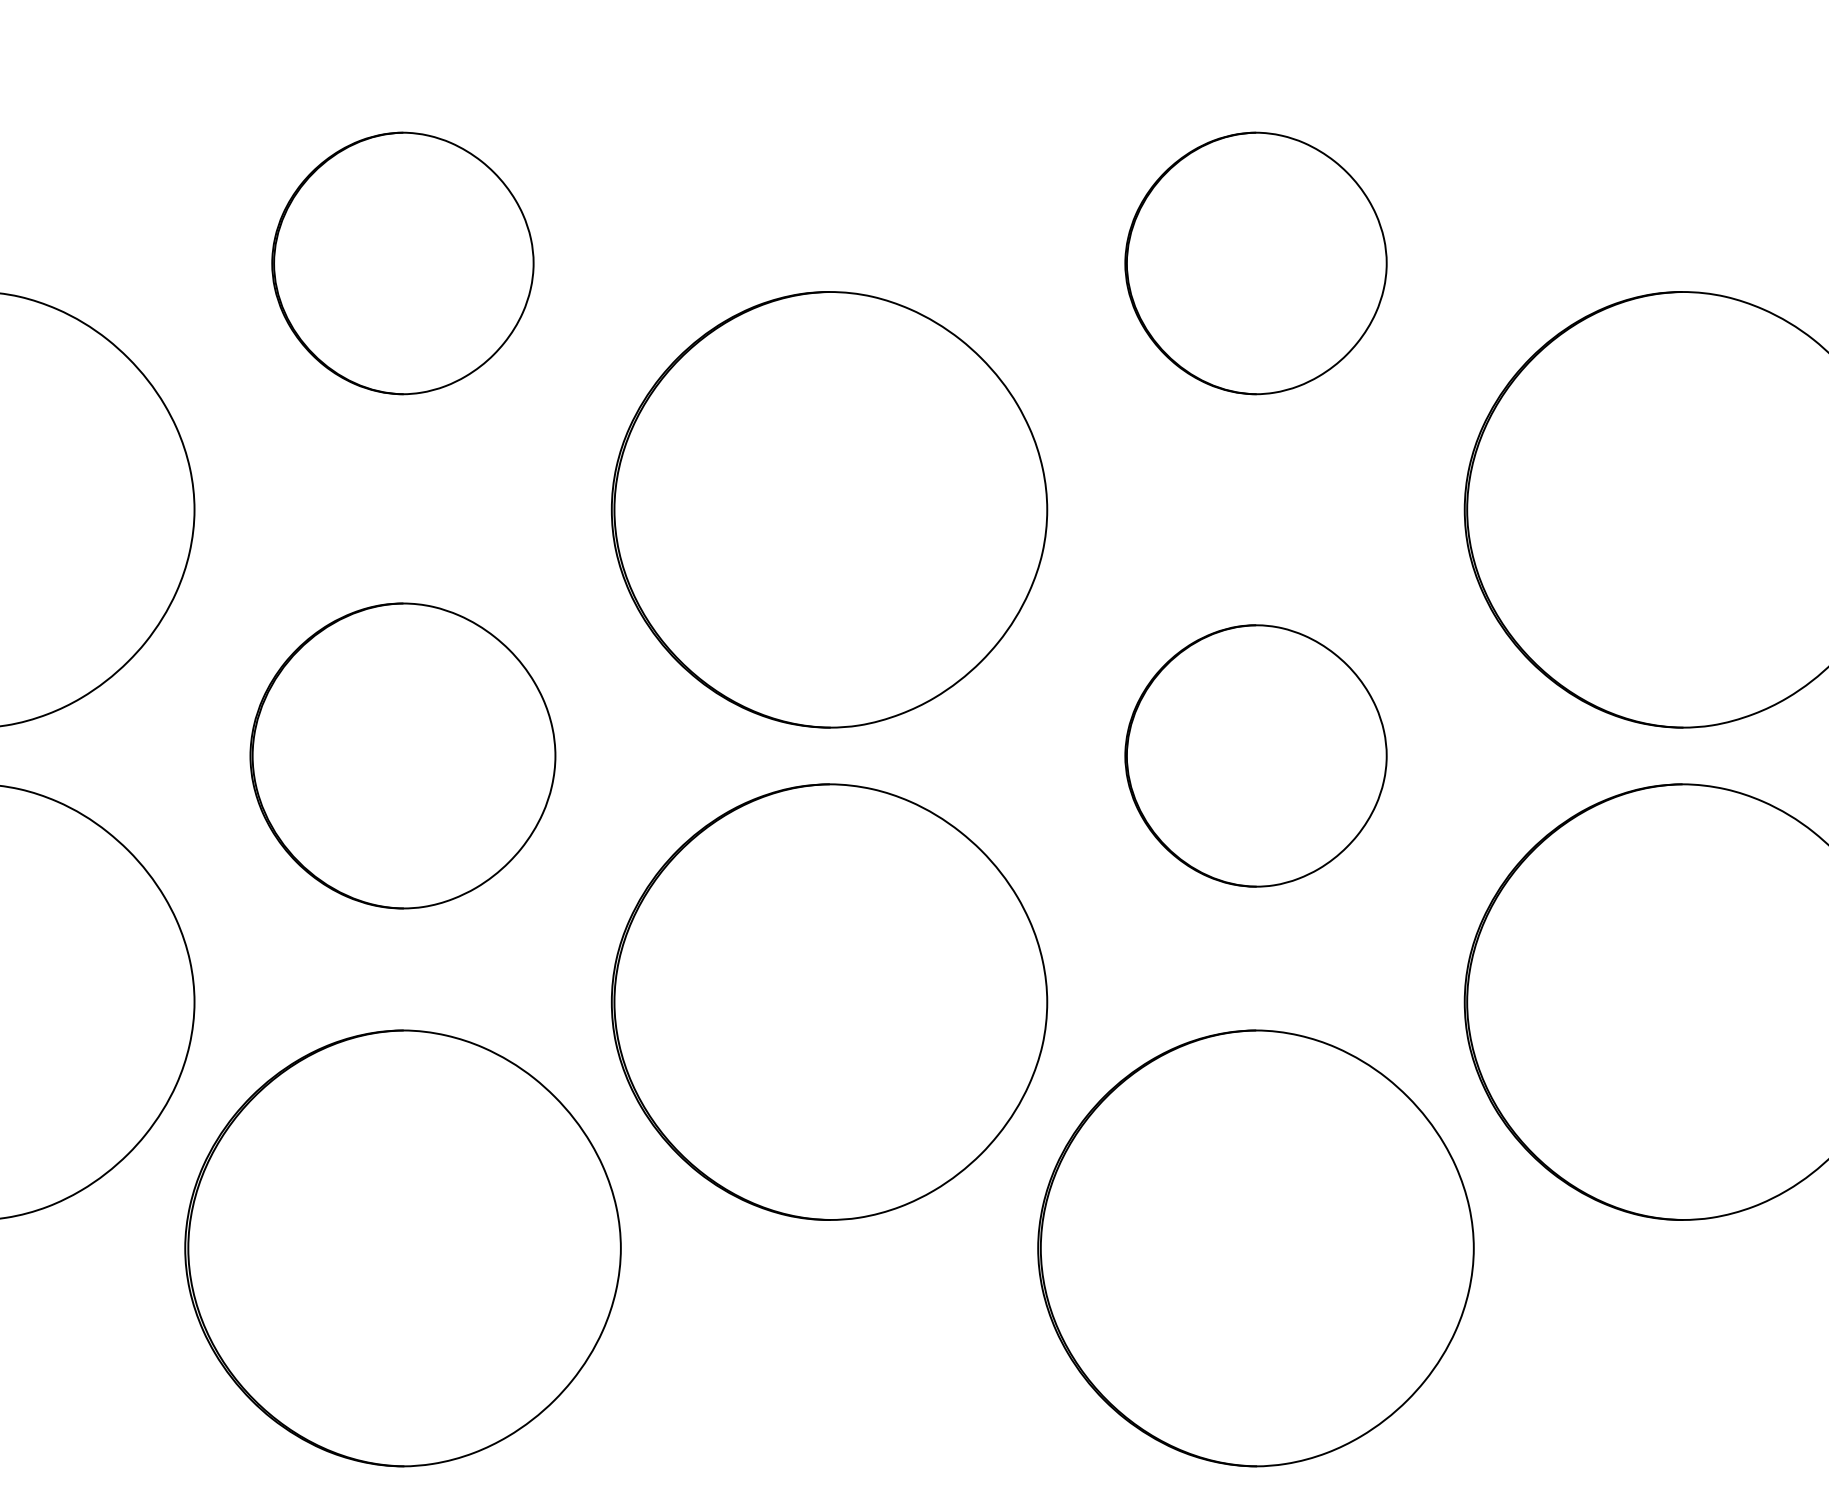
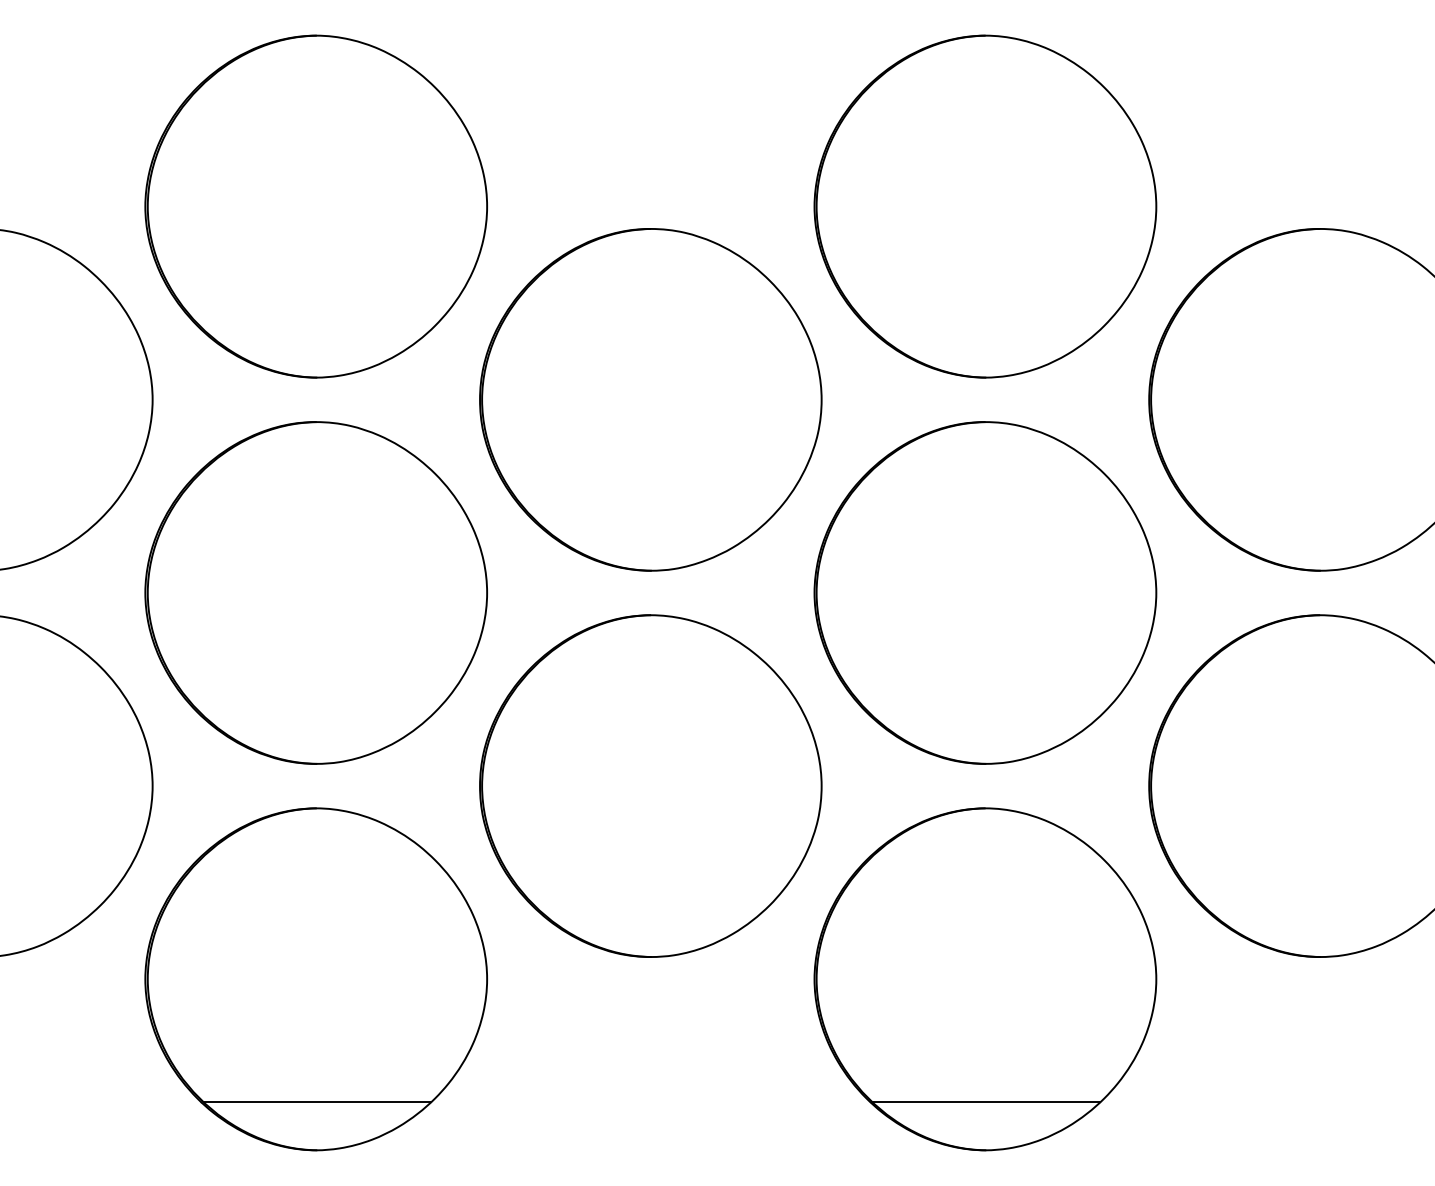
part: (402, 263) -> (315, 206), size x1.67
part: (1256, 263) -> (985, 206), size x1.67
part: (402, 755) -> (315, 592), size x1.43
part: (1256, 755) -> (985, 592), size x1.67
line: (404, 1405) -> (317, 1102), added
line: (1257, 1405) -> (986, 1102), added

